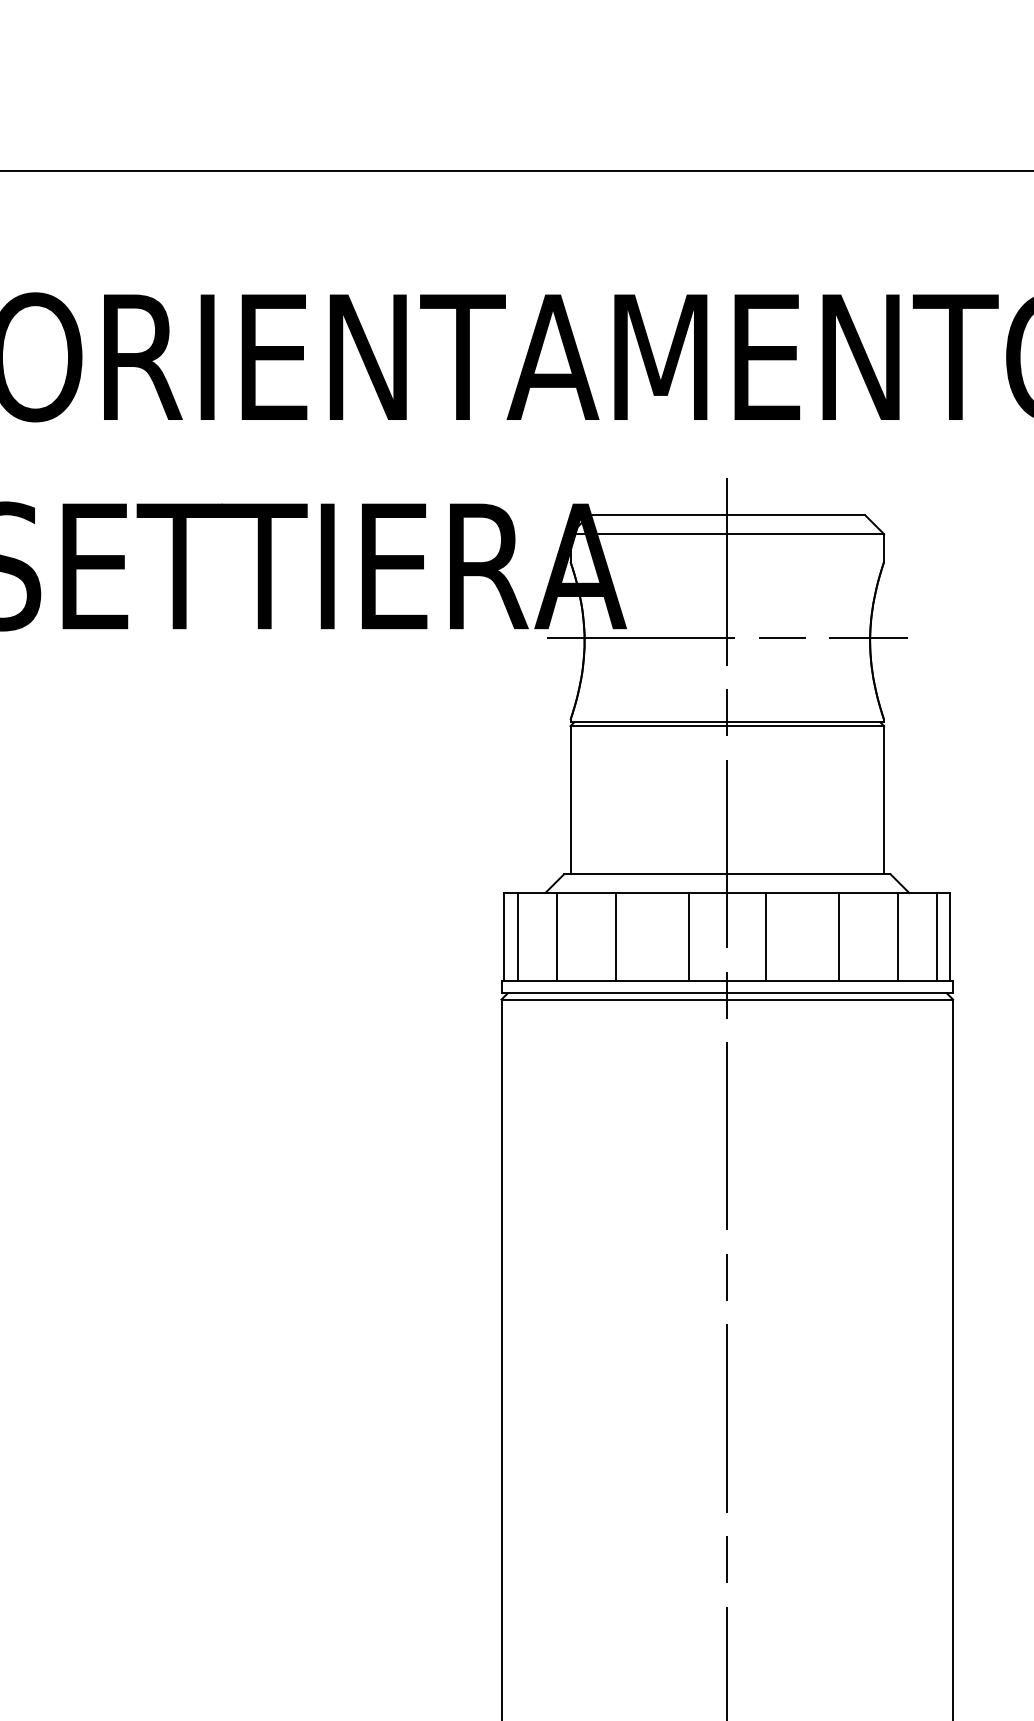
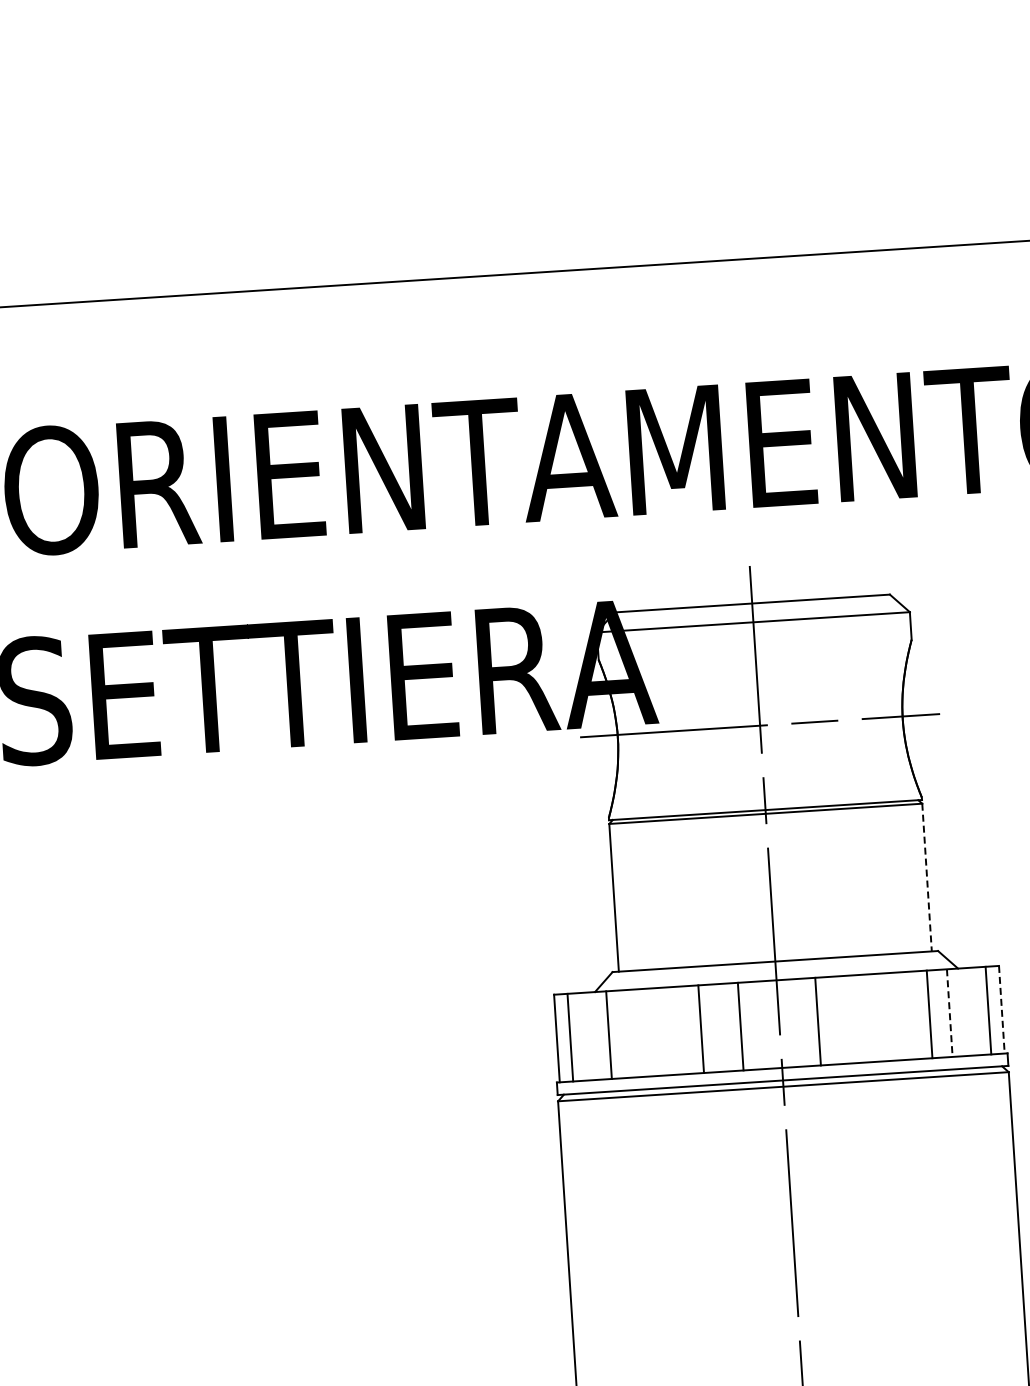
line: (884, 800) -> (927, 877), solid -> dashed
line: (615, 936) -> (700, 1028), moved
line: (838, 936) -> (929, 1014), moved
line: (898, 936) -> (950, 1012), solid -> dashed
line: (950, 936) -> (1002, 1009), solid -> dashed

